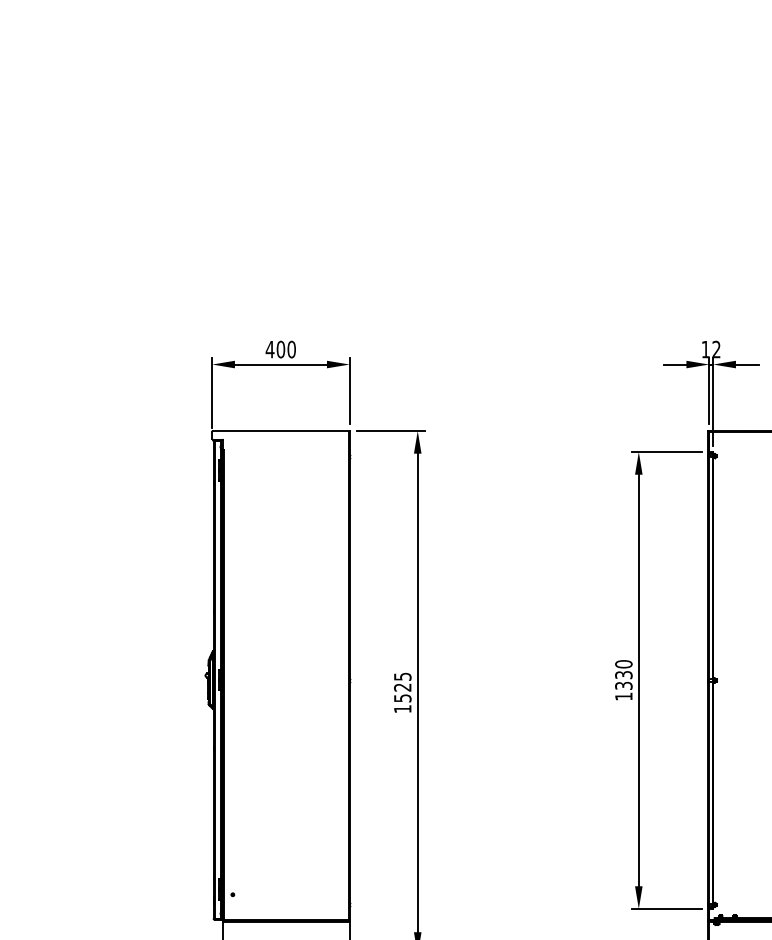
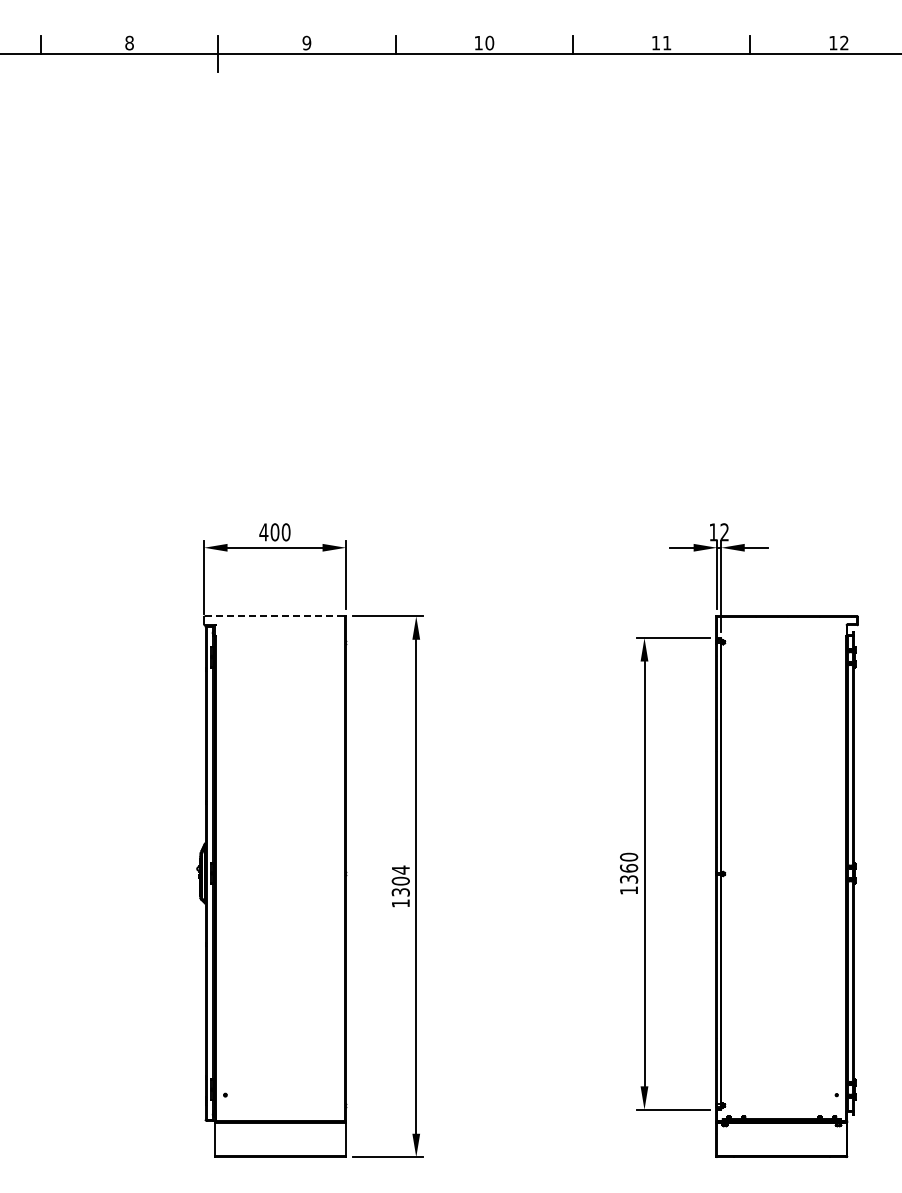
line: (281, 431) -> (275, 616), solid -> dashed
text: (624, 674) -> (629, 867), 1330 -> 1360
text: (402, 686) -> (400, 880), 1525 -> 1304

